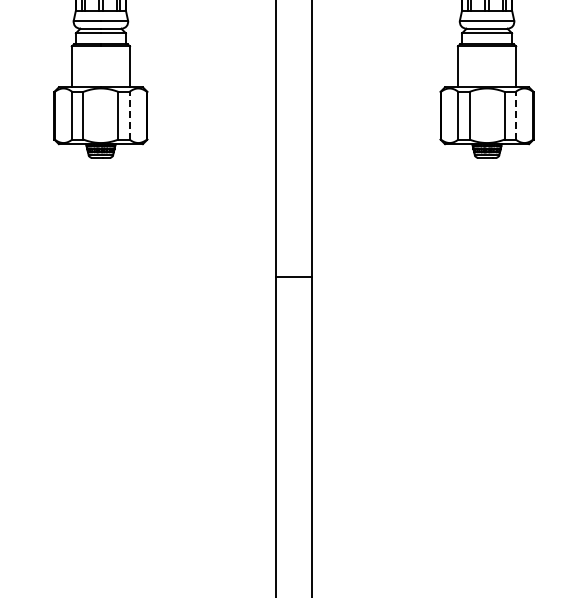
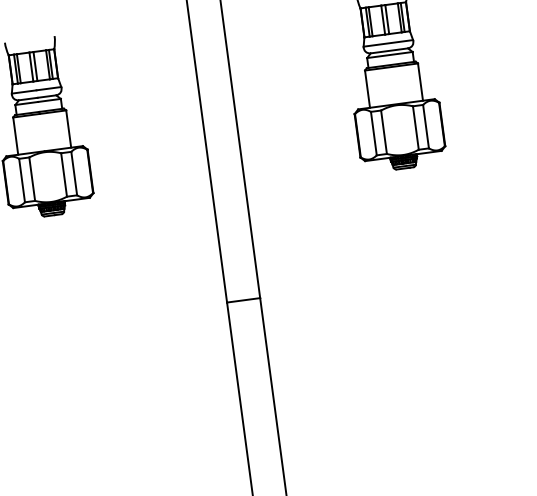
line: (129, 115) -> (74, 173), dashed -> solid
line: (515, 115) -> (425, 126), dashed -> solid

